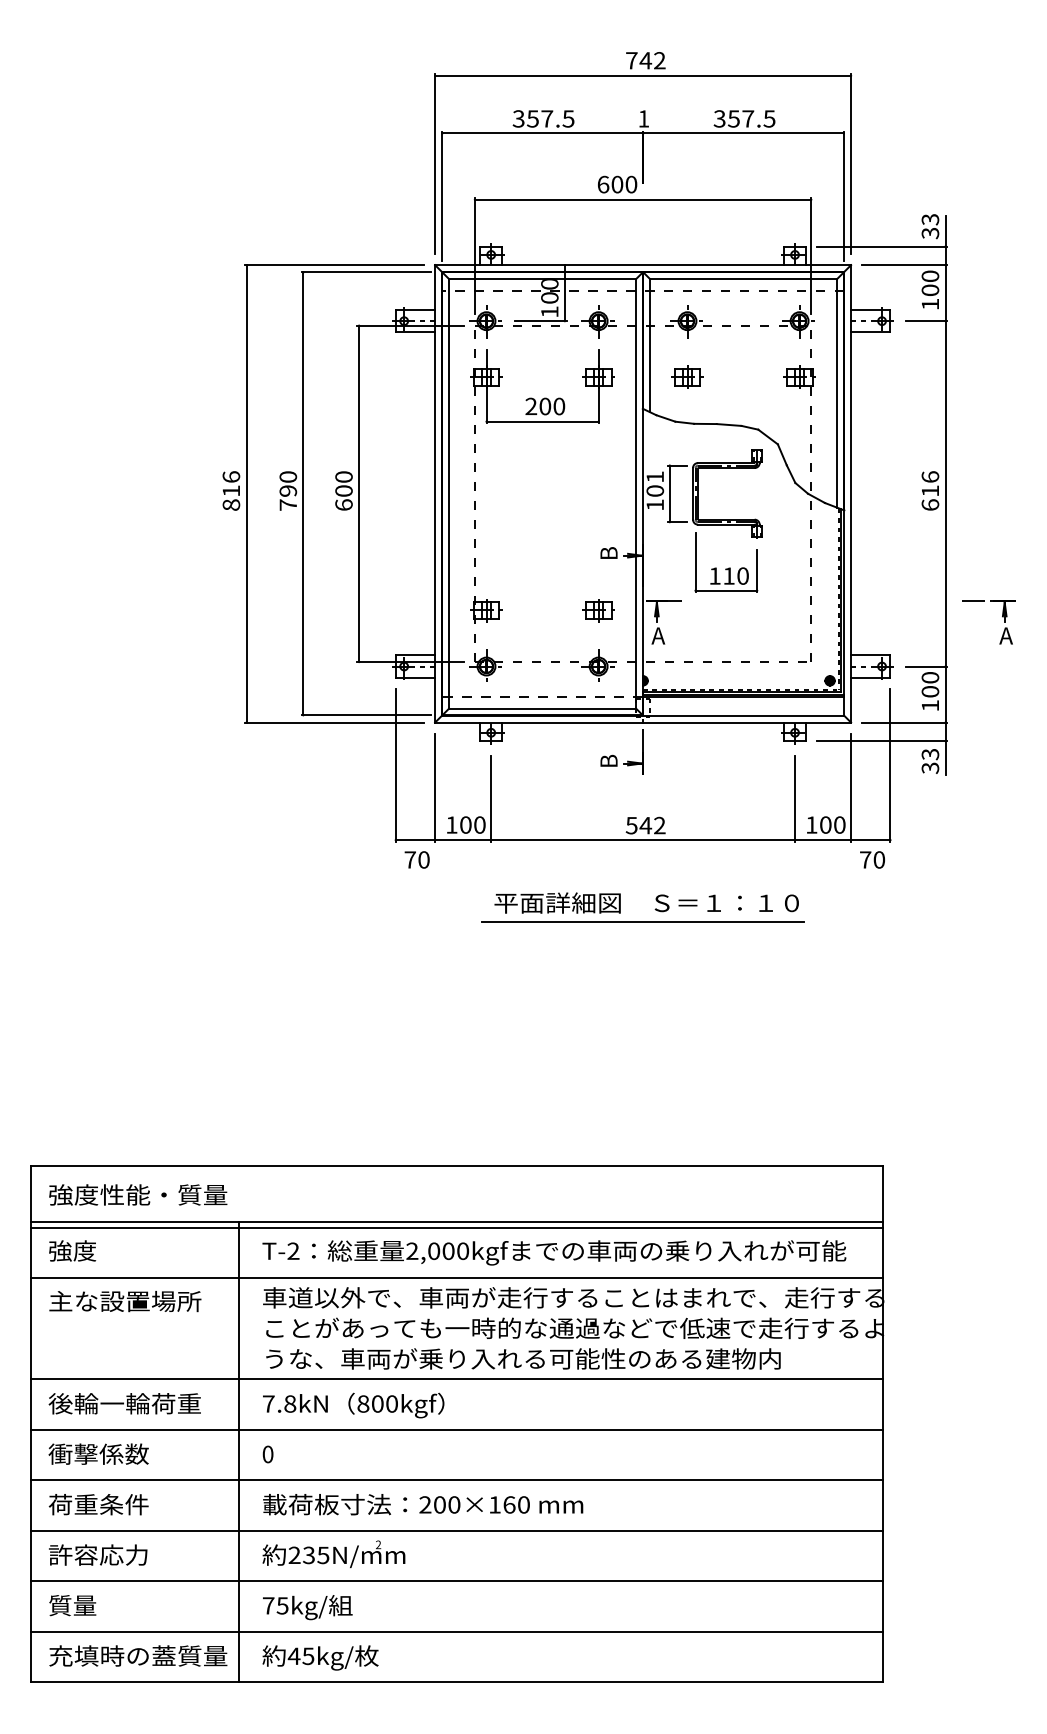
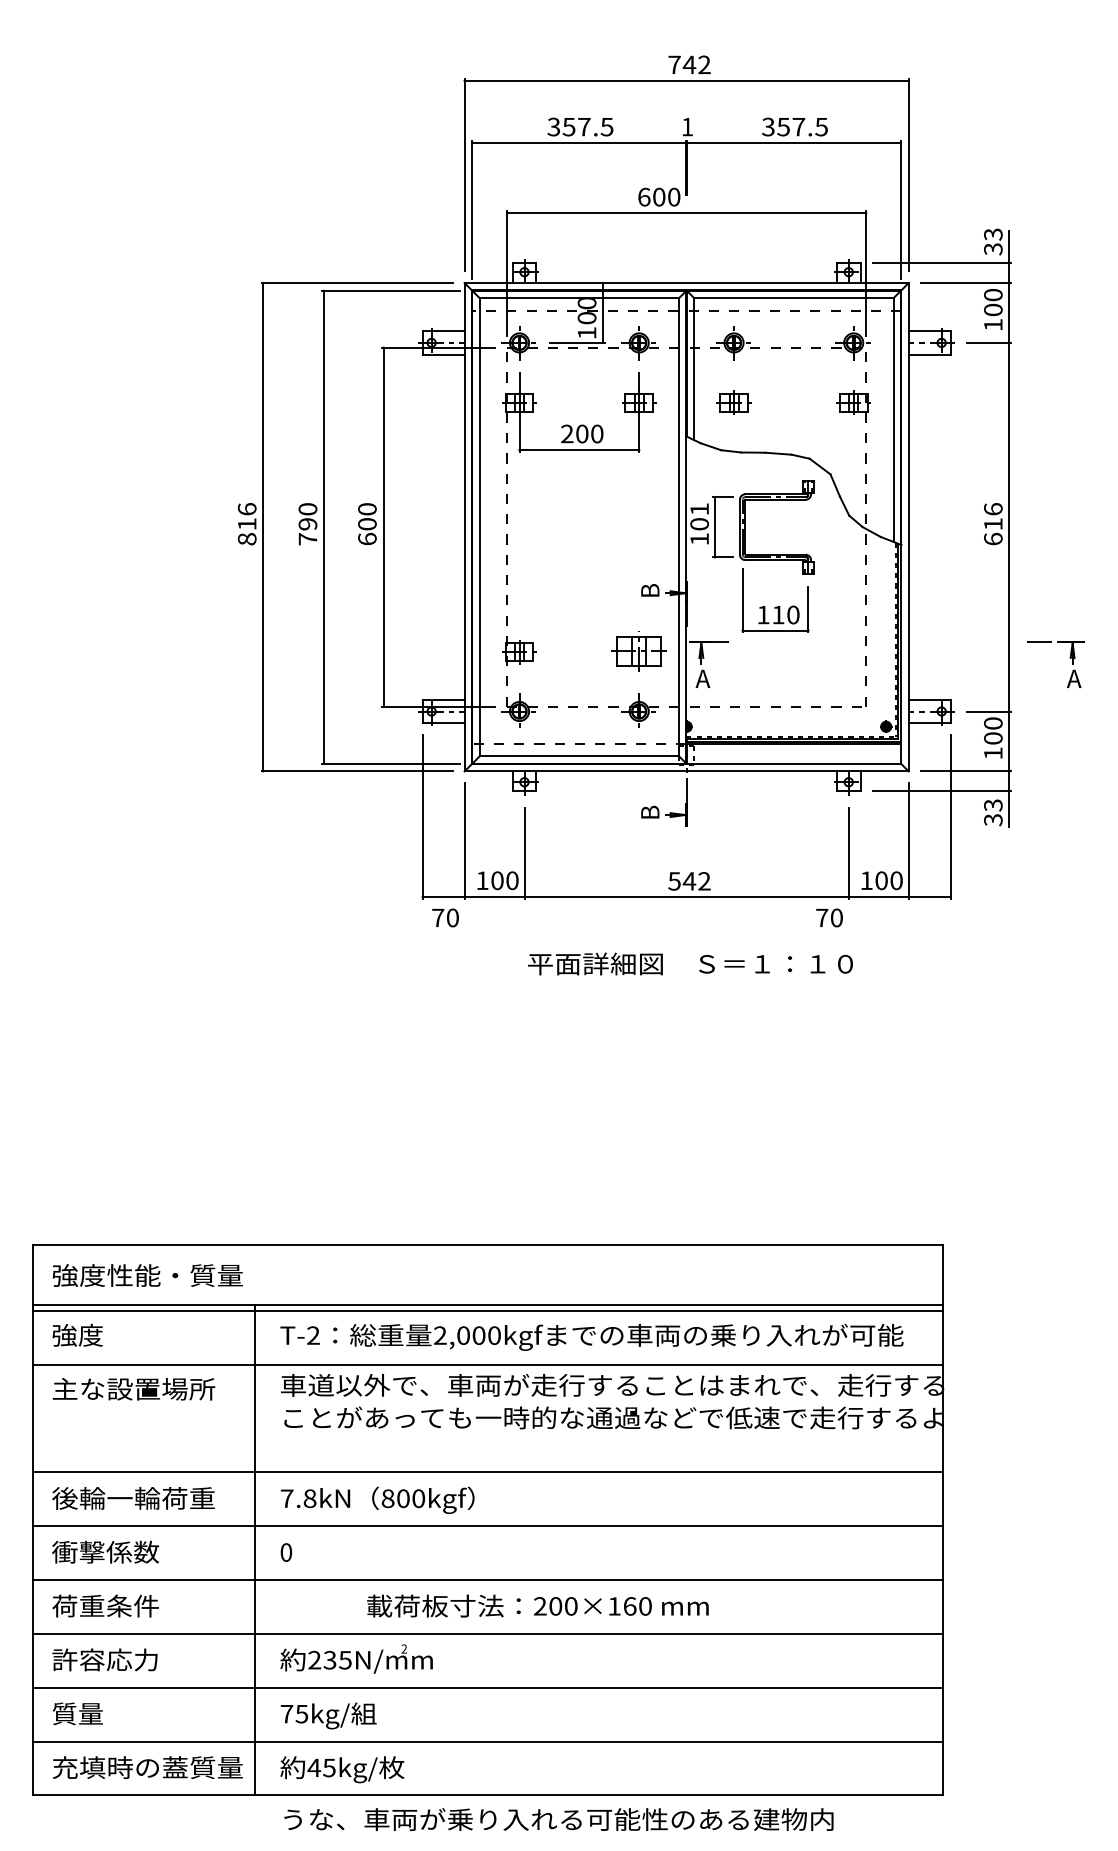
part: (598, 611) -> (639, 652), size x1.6
text: (872, 859) -> (829, 917), moved
line: (642, 922) -> (686, 984), removed
text: (523, 1358) -> (558, 1819), moved
text: (422, 1504) -> (537, 1605), moved

